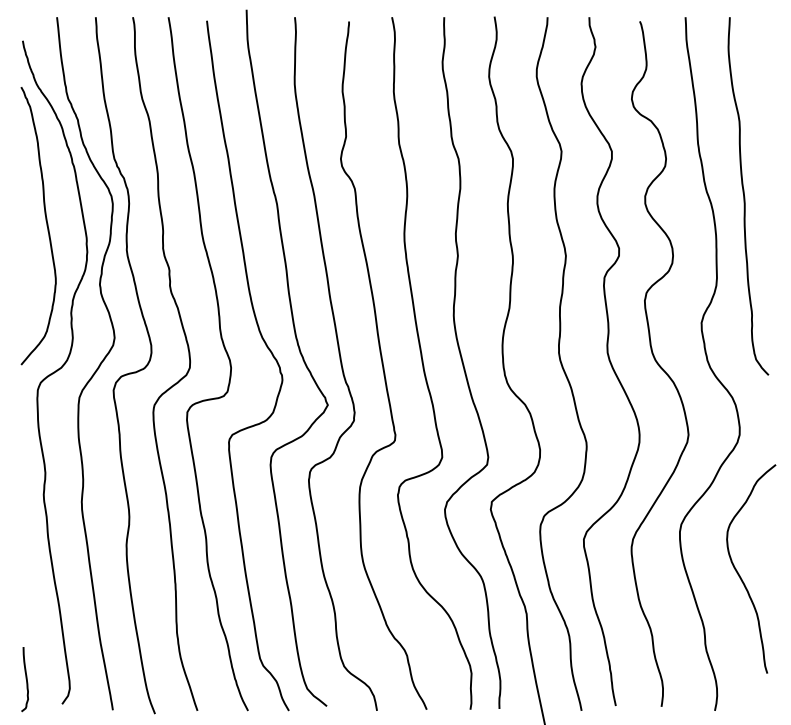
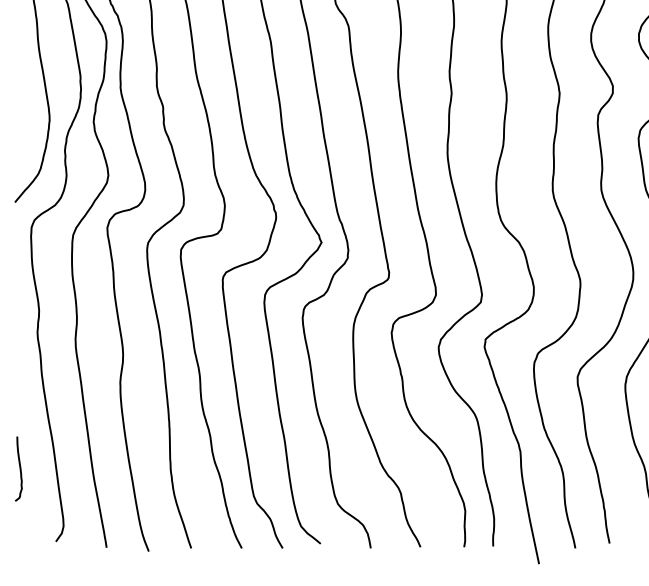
curve: (25, 679) -> (19, 469), moved

